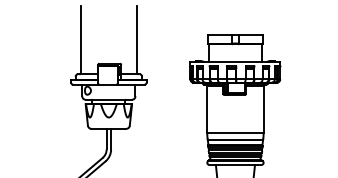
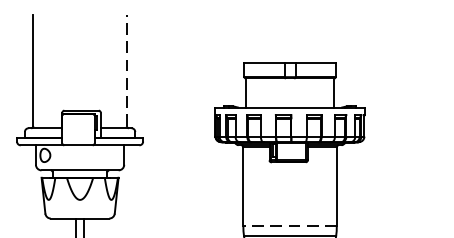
line: (137, 39) -> (127, 70), solid -> dashed
line: (234, 133) -> (288, 226), solid -> dashed

